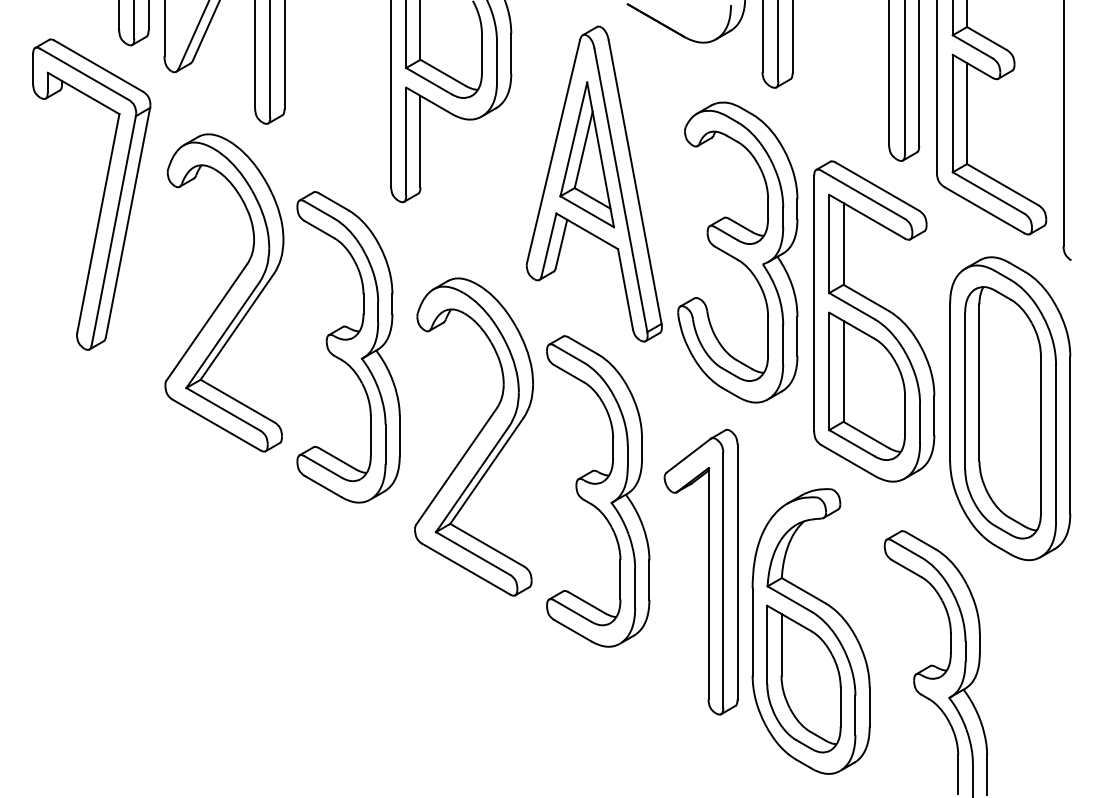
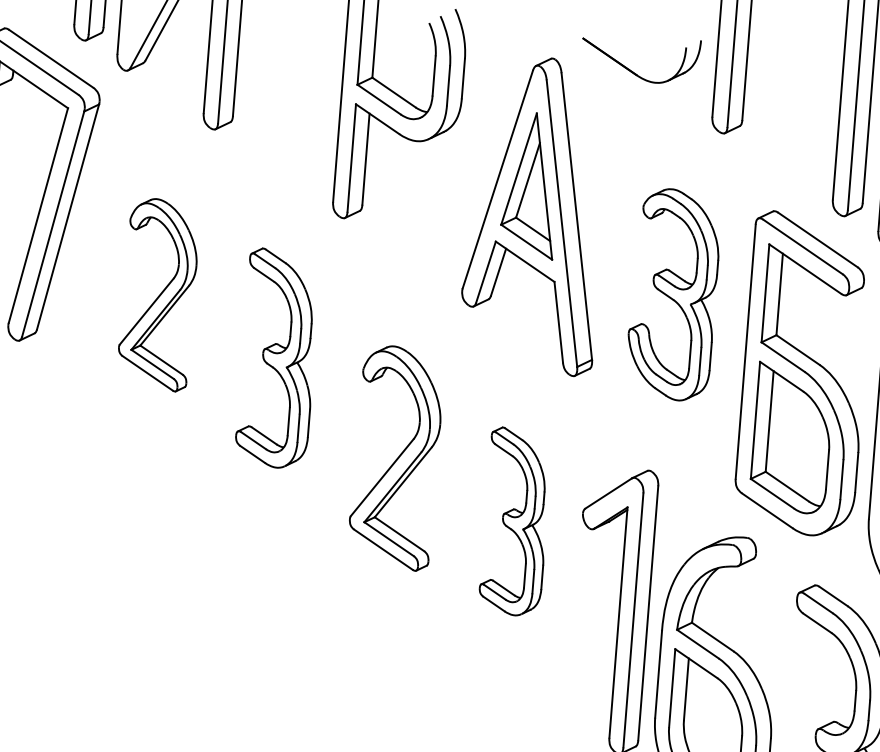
part: (737, 252) -> (673, 294), size x0.7
part: (224, 292) -> (158, 294), size x0.6
part: (348, 347) -> (278, 358), size x0.7
part: (473, 436) -> (395, 457), size x0.7
part: (598, 491) -> (515, 522), size x0.6

